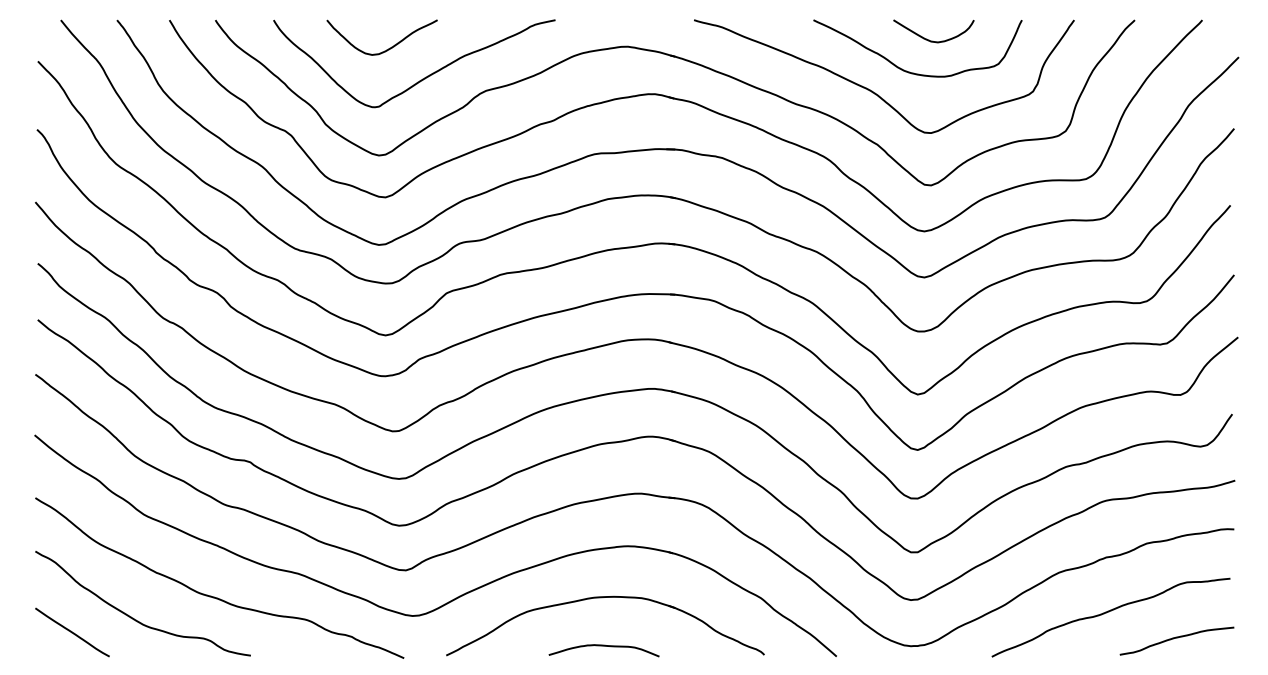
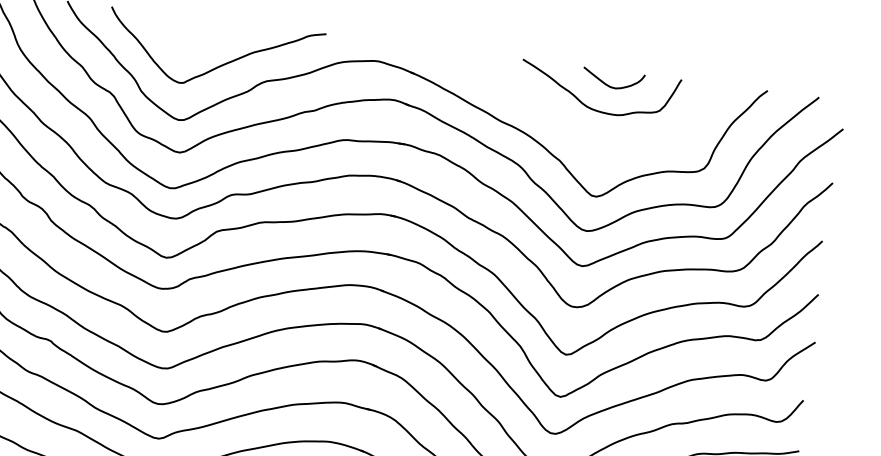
curve: (386, 49) -> (194, 40), removed
curve: (875, 92) -> (563, 120), removed

